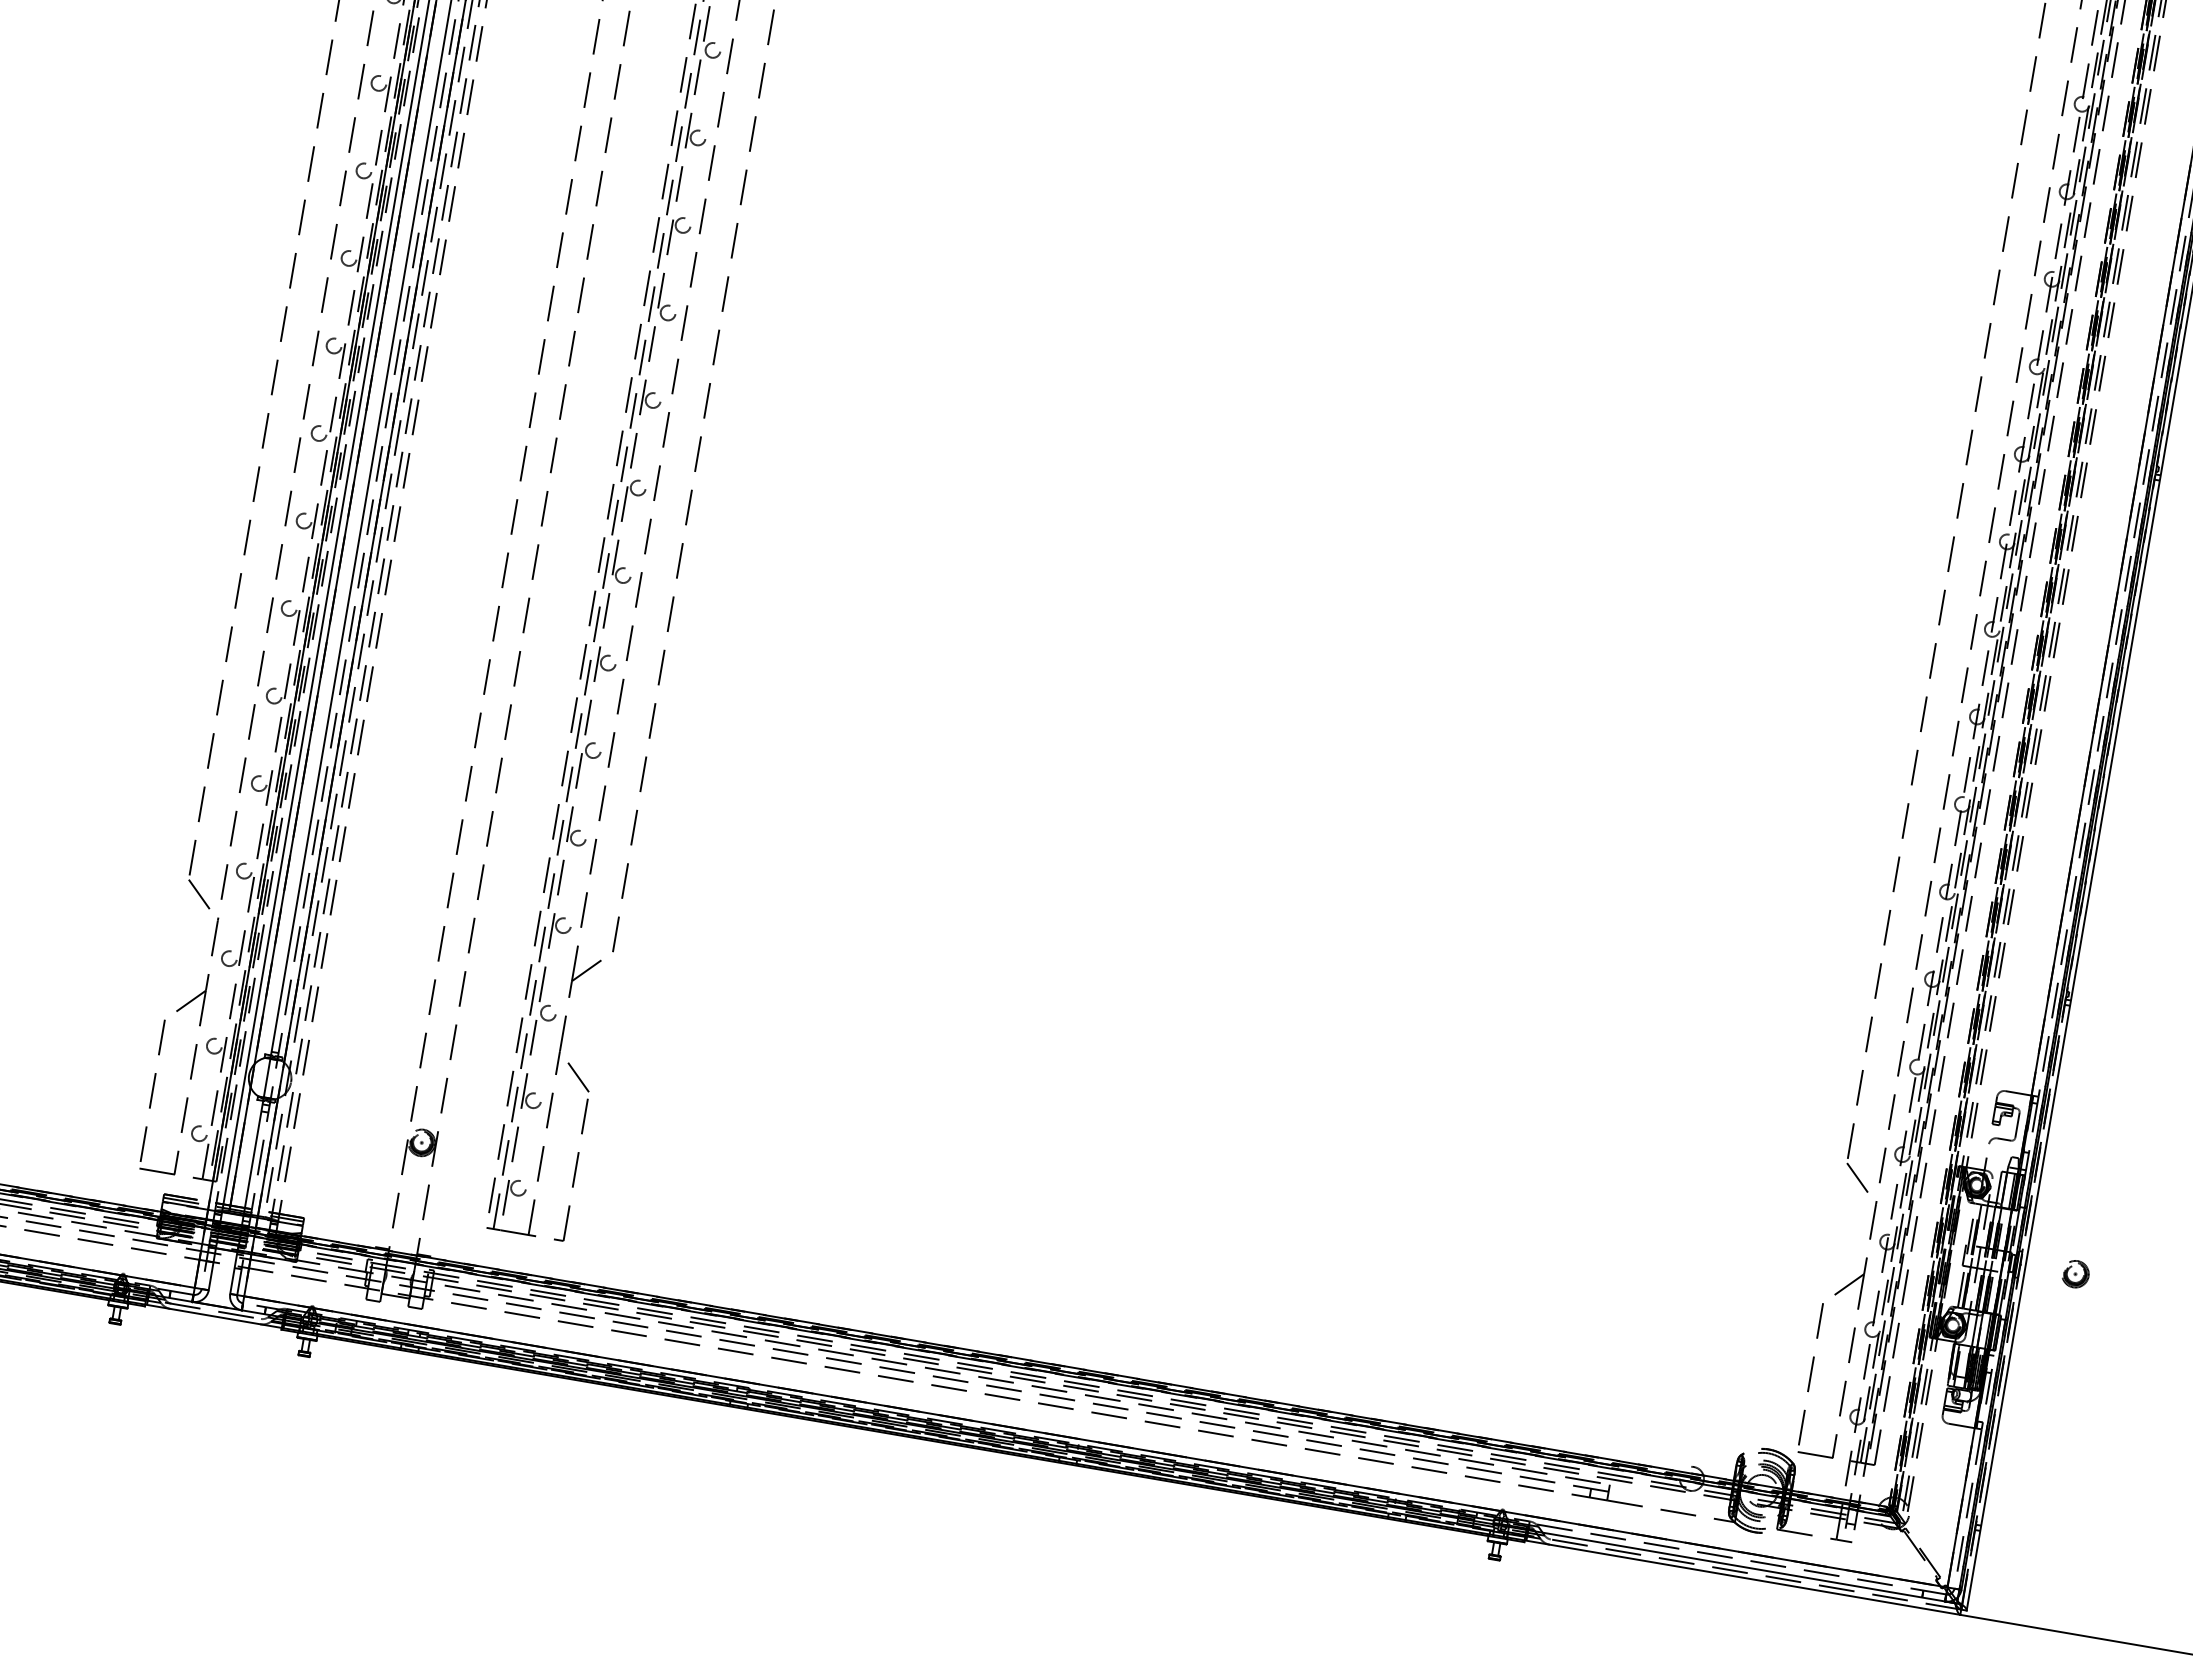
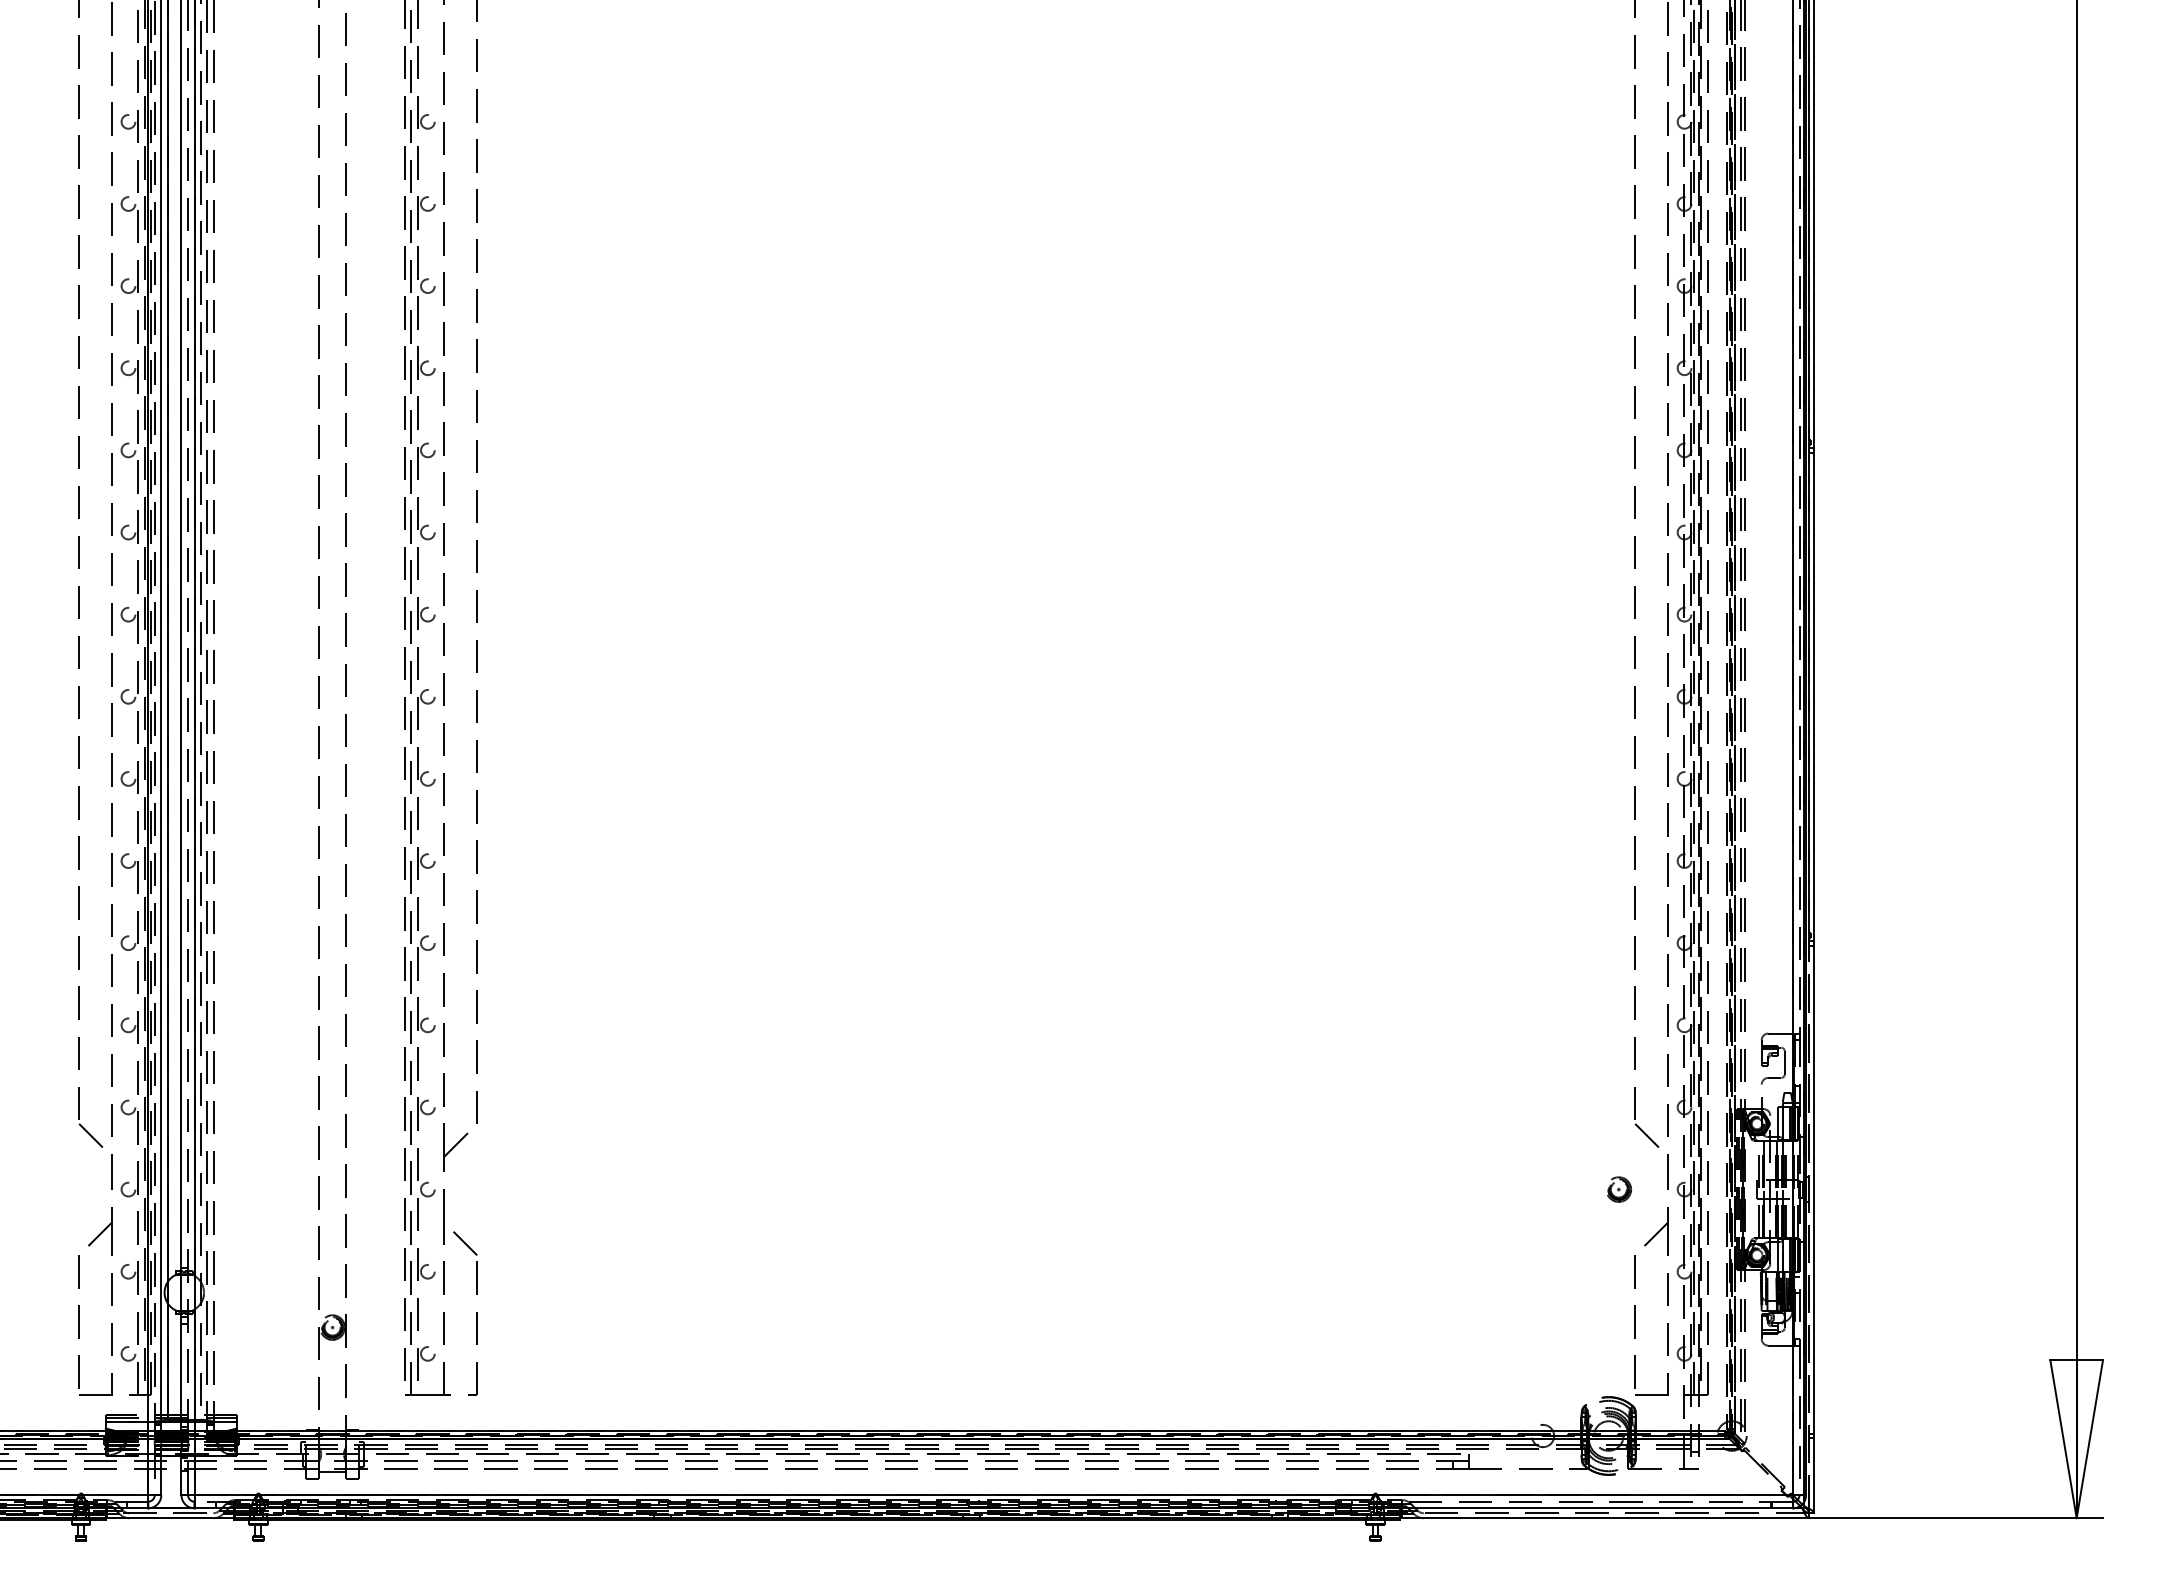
part: (2076, 1274) -> (1619, 1189), moved

